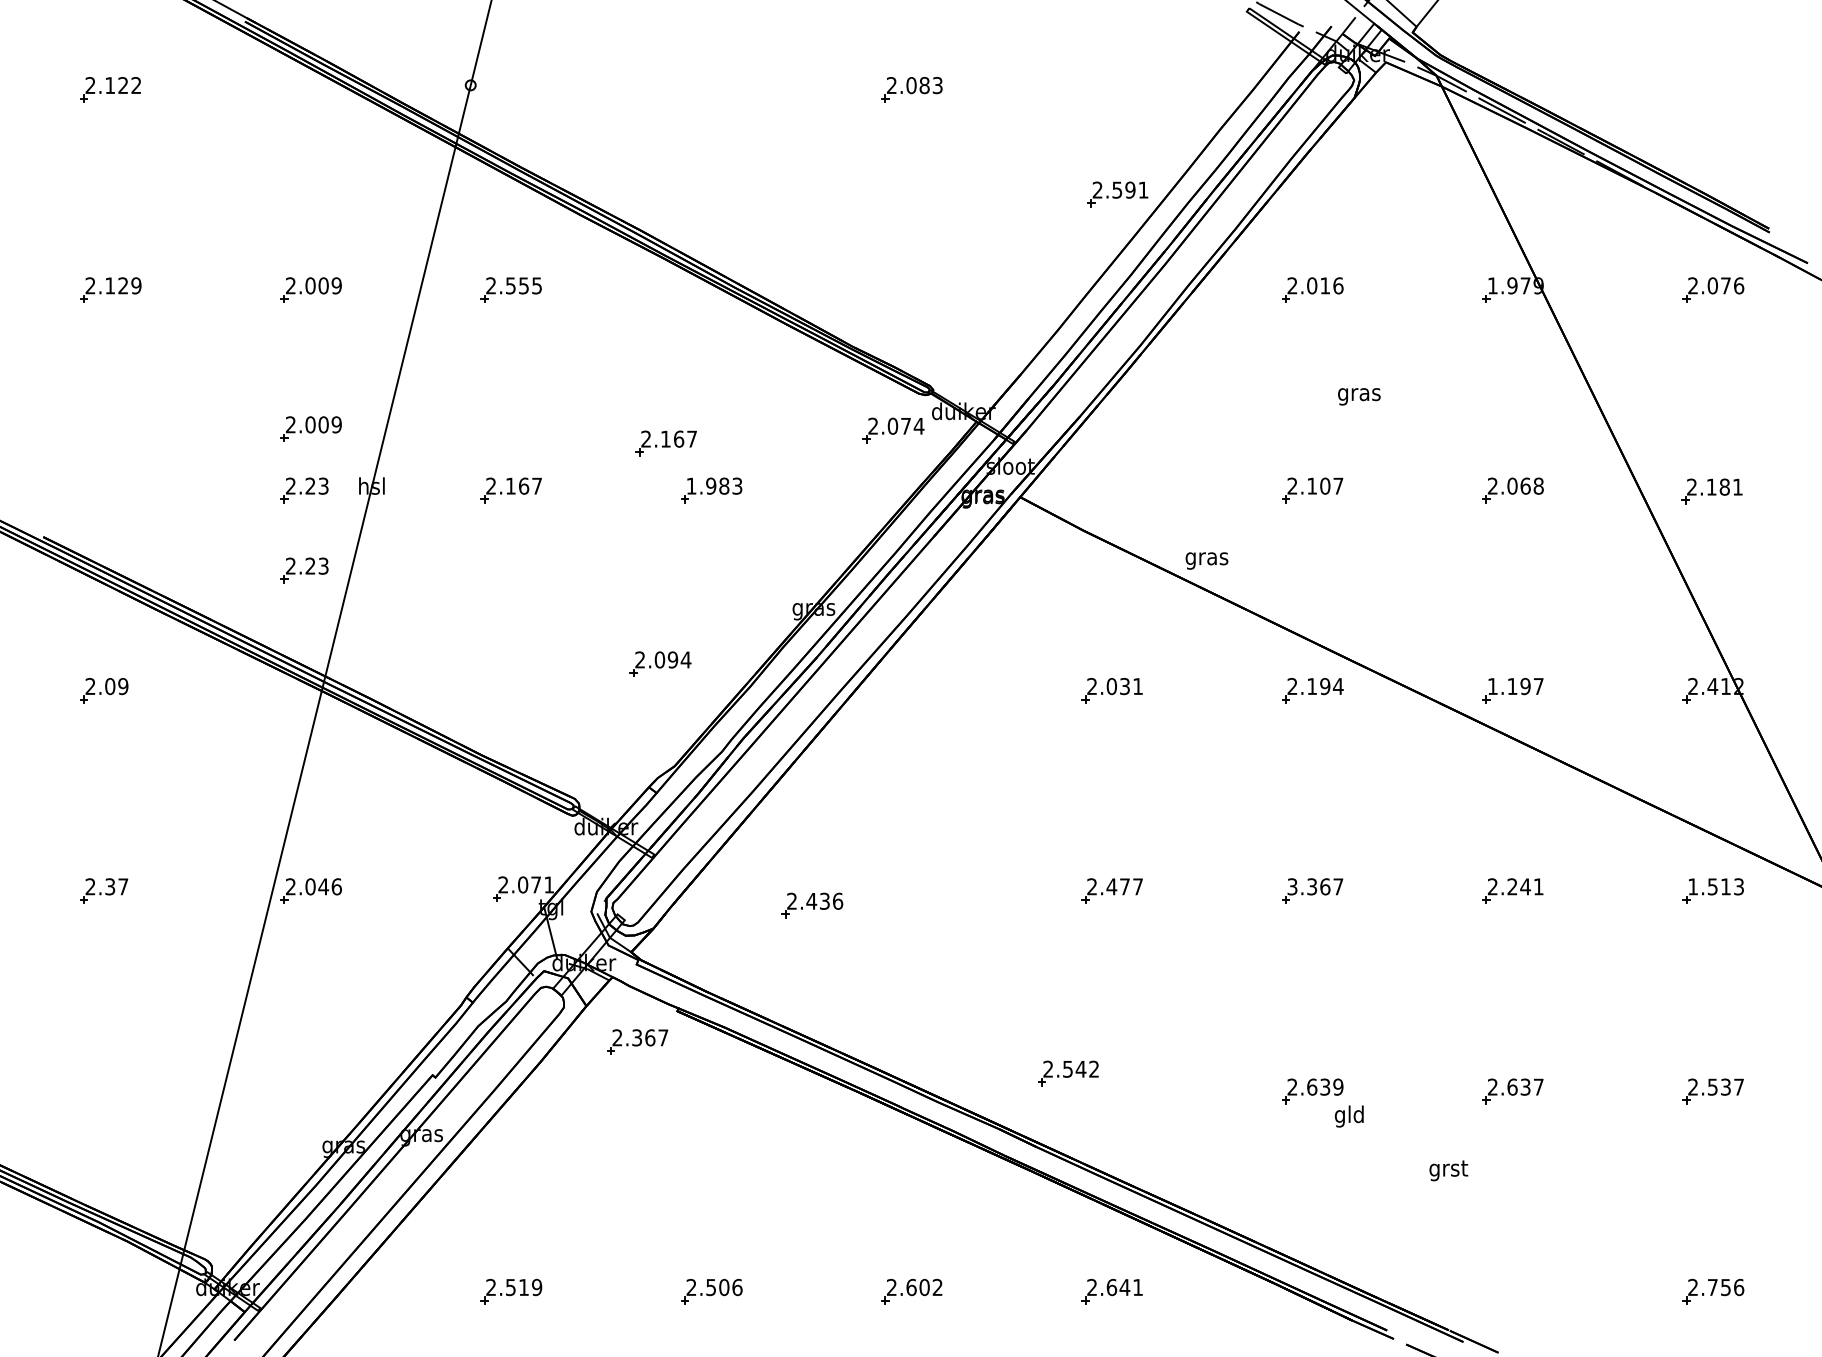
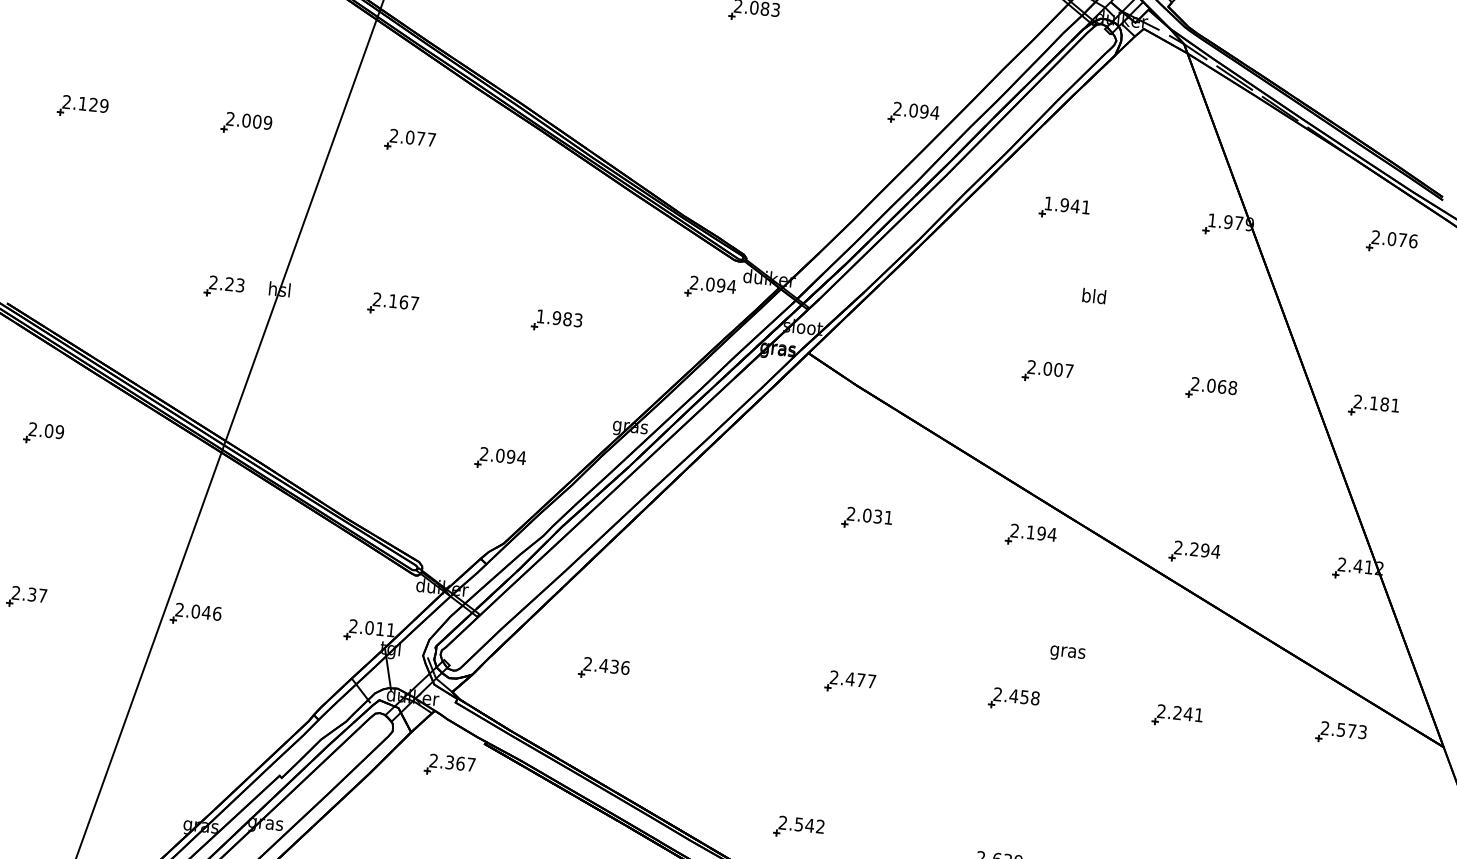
text: (1130, 189) -> (924, 111), 2.591 -> 2.094
text: (523, 285) -> (420, 138), 2.555 -> 2.077
text: (1315, 285) -> (1067, 205), 2.016 -> 1.941
text: (1359, 394) -> (1094, 297), gras -> bld
text: (905, 425) -> (720, 284), 2.074 -> 2.094
part: (310, 428) -> (234, 237), removed
part: (665, 443) -> (523, 279), removed
text: (1312, 485) -> (1048, 368), 2.107 -> 2.007
text: (1206, 560) -> (1067, 653), moved
part: (304, 570) -> (217, 352), removed
text: (1515, 685) -> (1197, 548), 1.197 -> 2.294
text: (535, 884) -> (379, 628), 2.071 -> 2.011
text: (1315, 886) -> (1016, 696), 3.367 -> 2.458
text: (1709, 886) -> (1338, 729), 1.513 -> 2.573

